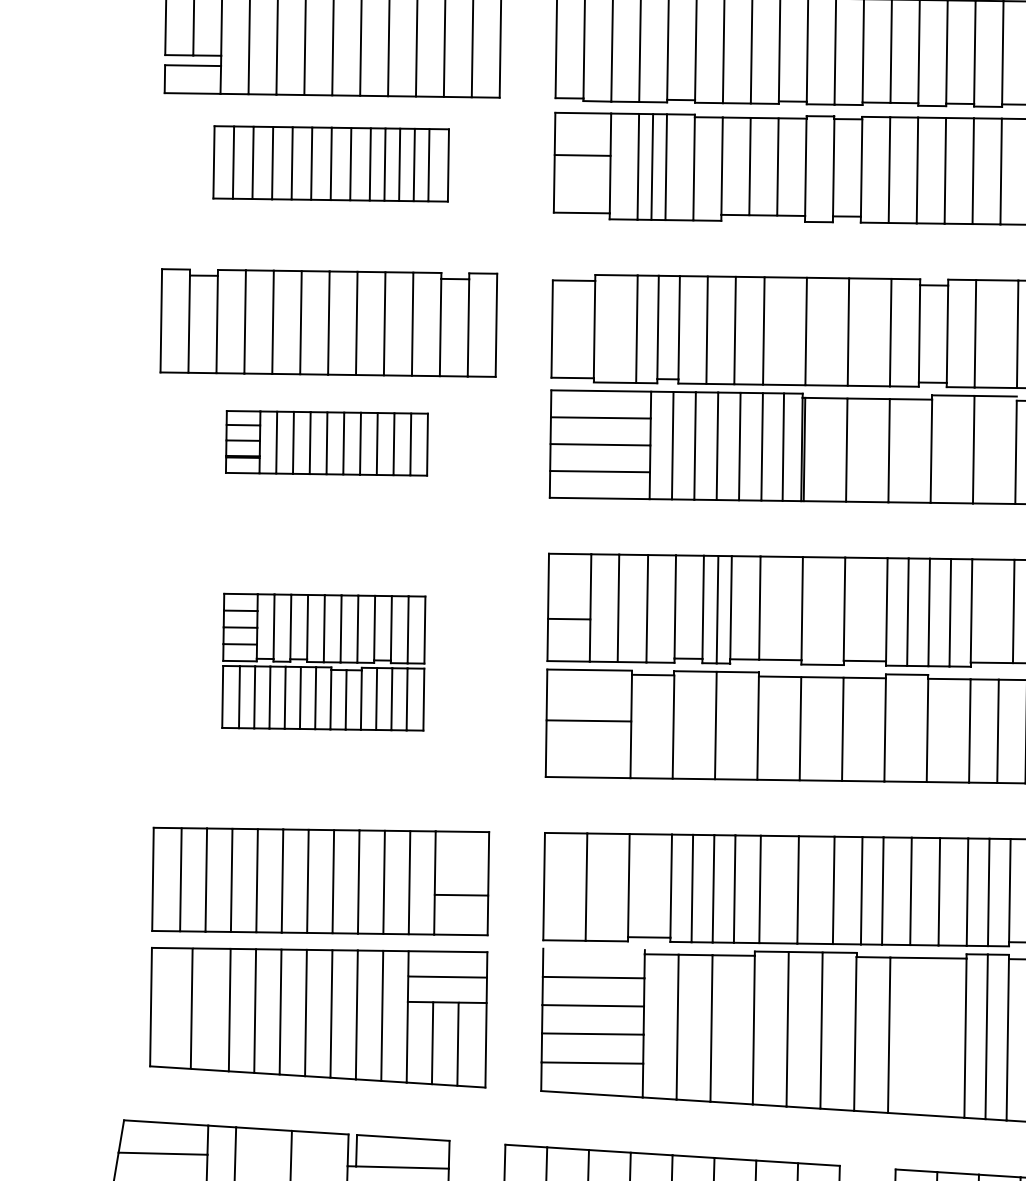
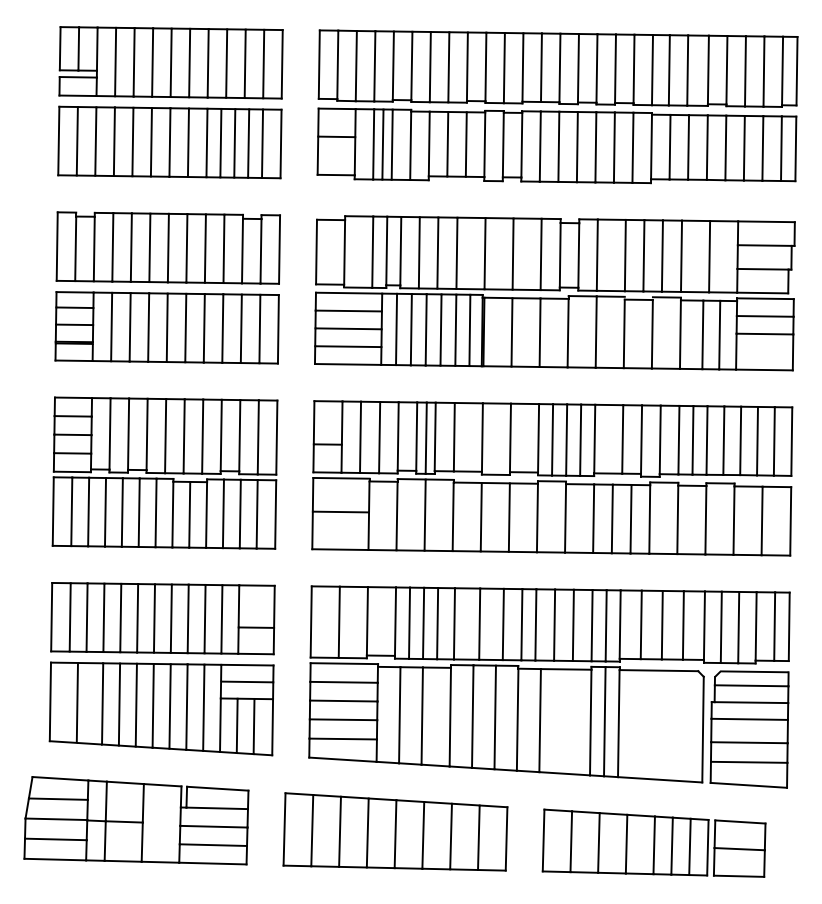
part: (330, 163) -> (169, 142), size x1.43
part: (326, 442) -> (166, 327), size x1.67
part: (323, 661) -> (164, 472), size x1.67
line: (594, 949) -> (344, 663), added

